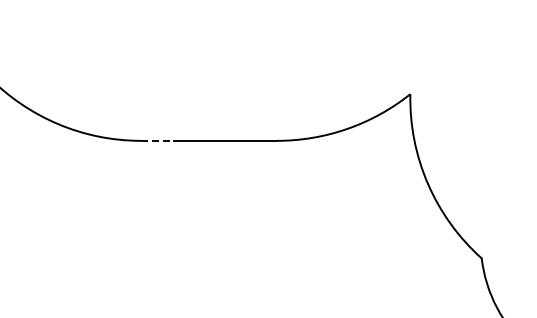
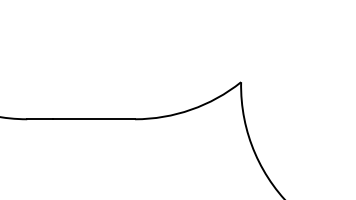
line: (158, 140) -> (40, 118), dashed -> solid

